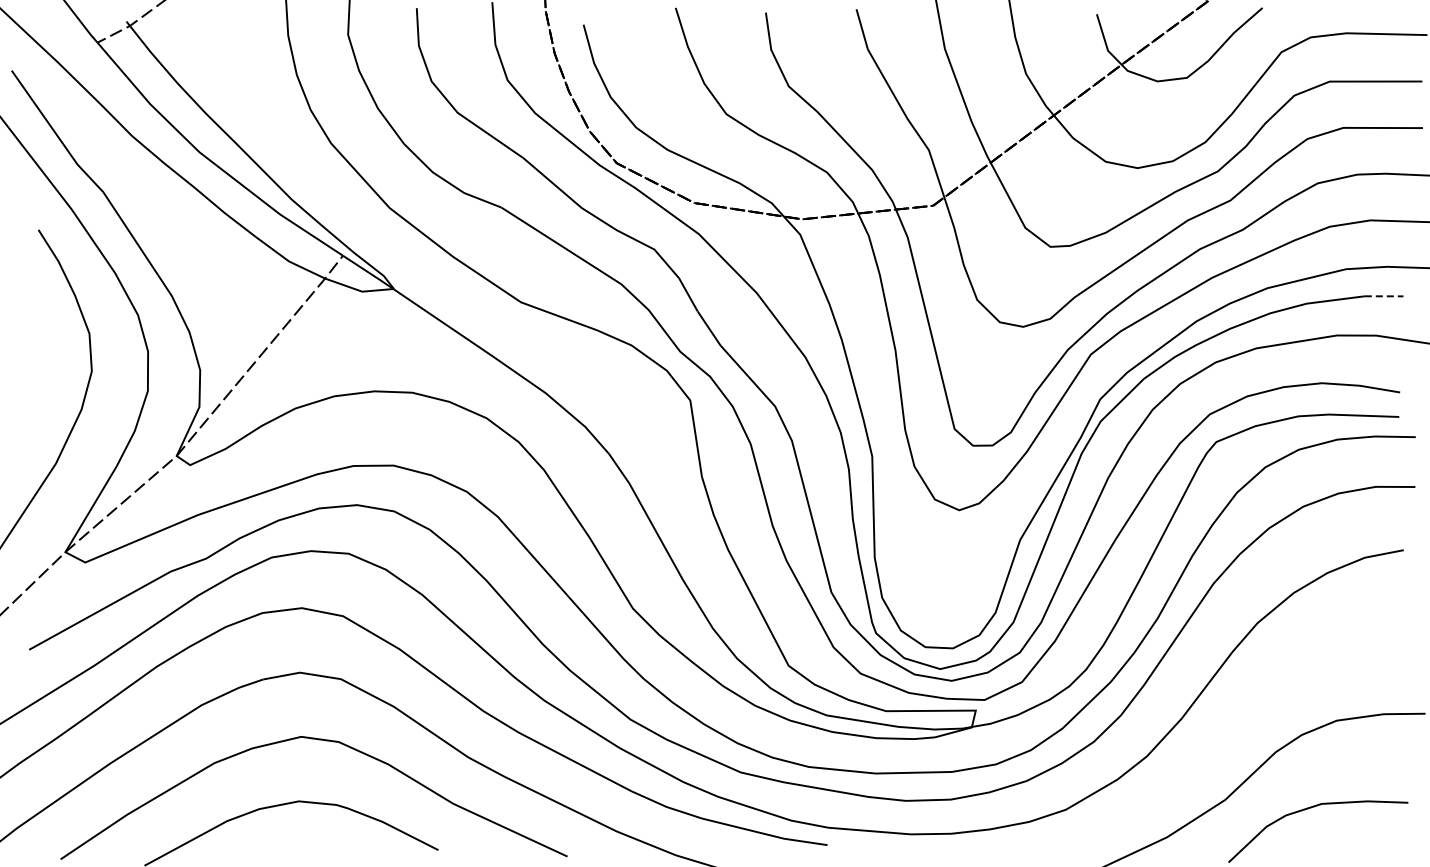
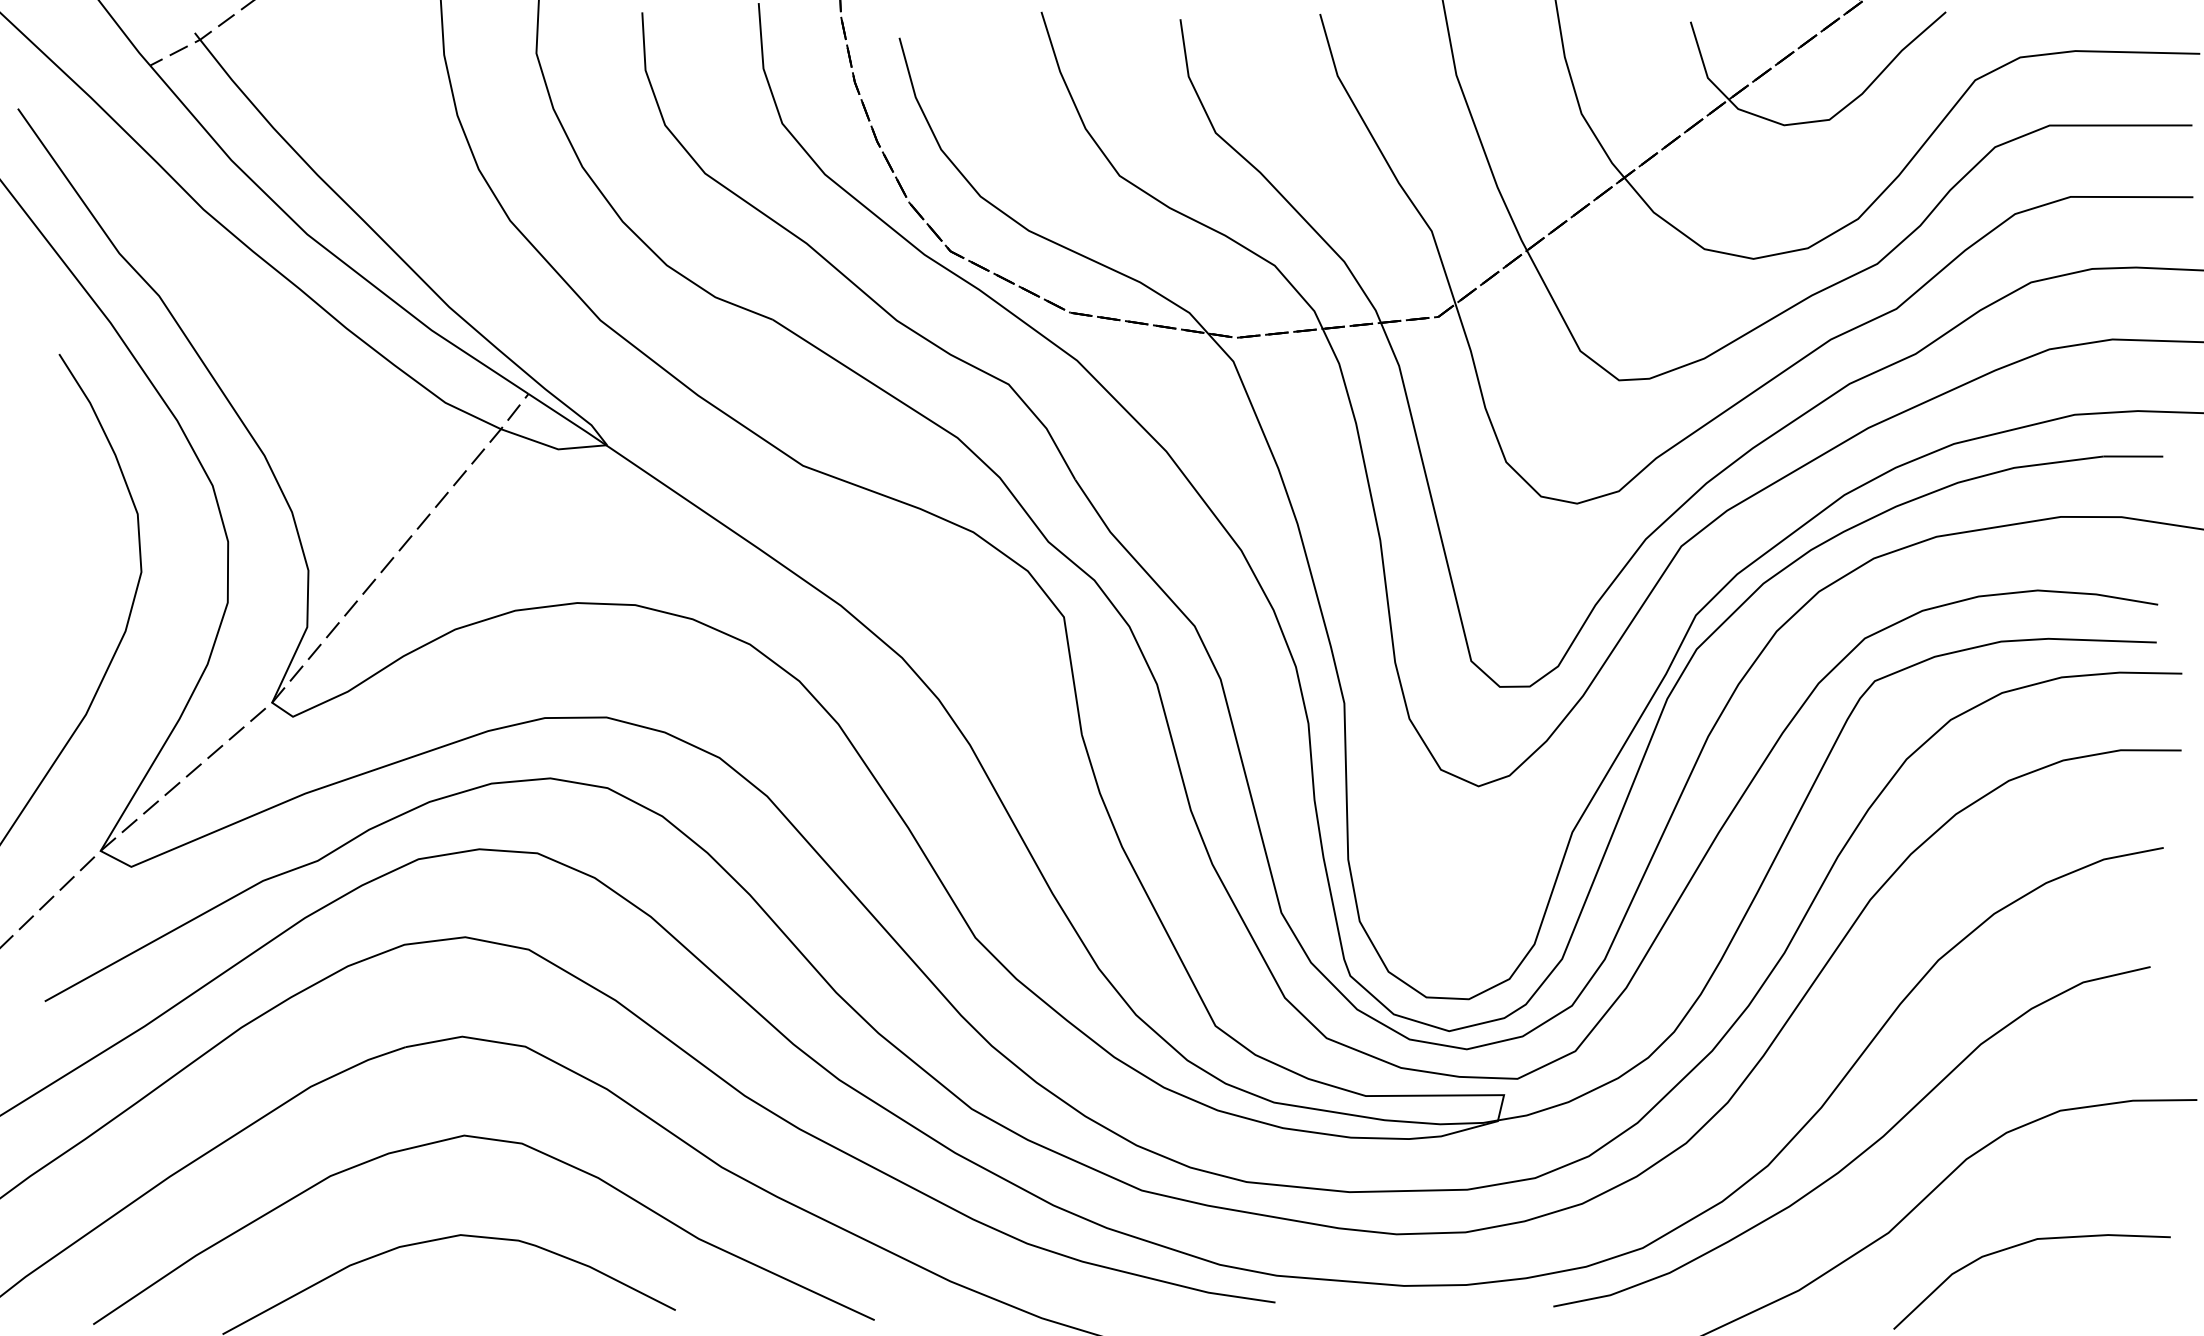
line: (1384, 296) -> (2134, 456), dashed -> solid
curve: (1208, 746) -> (1862, 1150), added

